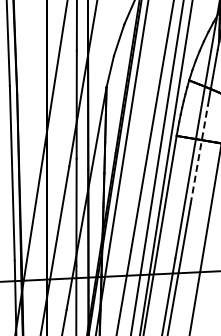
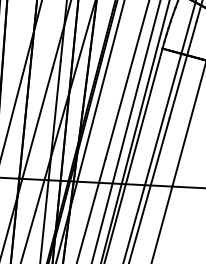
line: (199, 154) -> (183, 69), dashed -> solid

